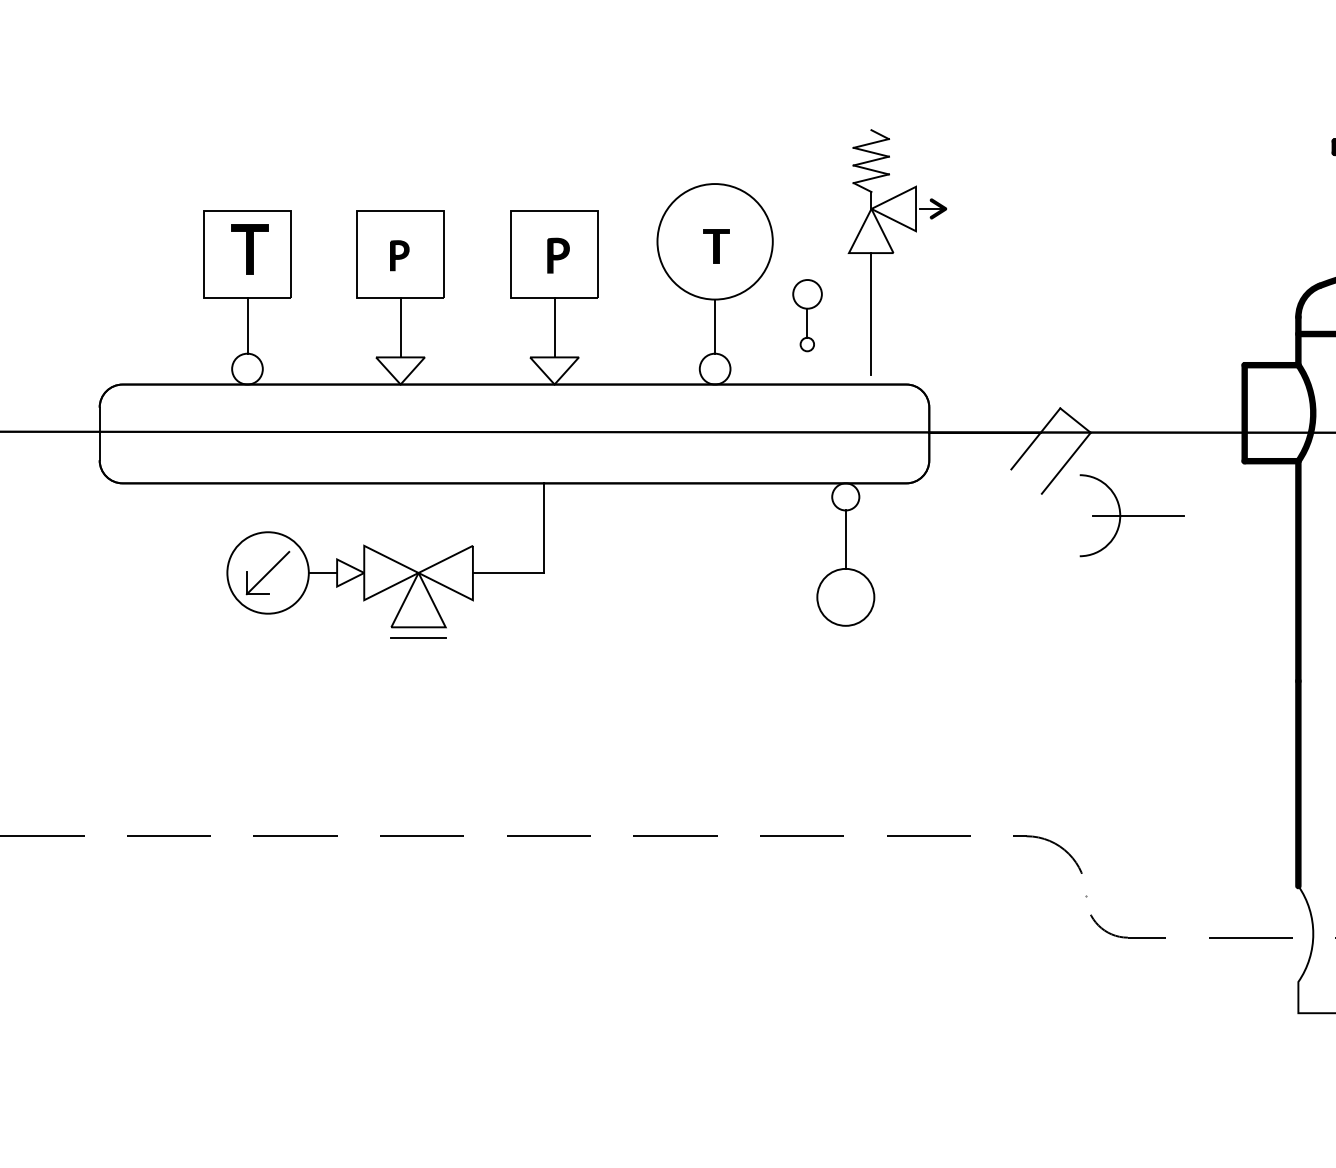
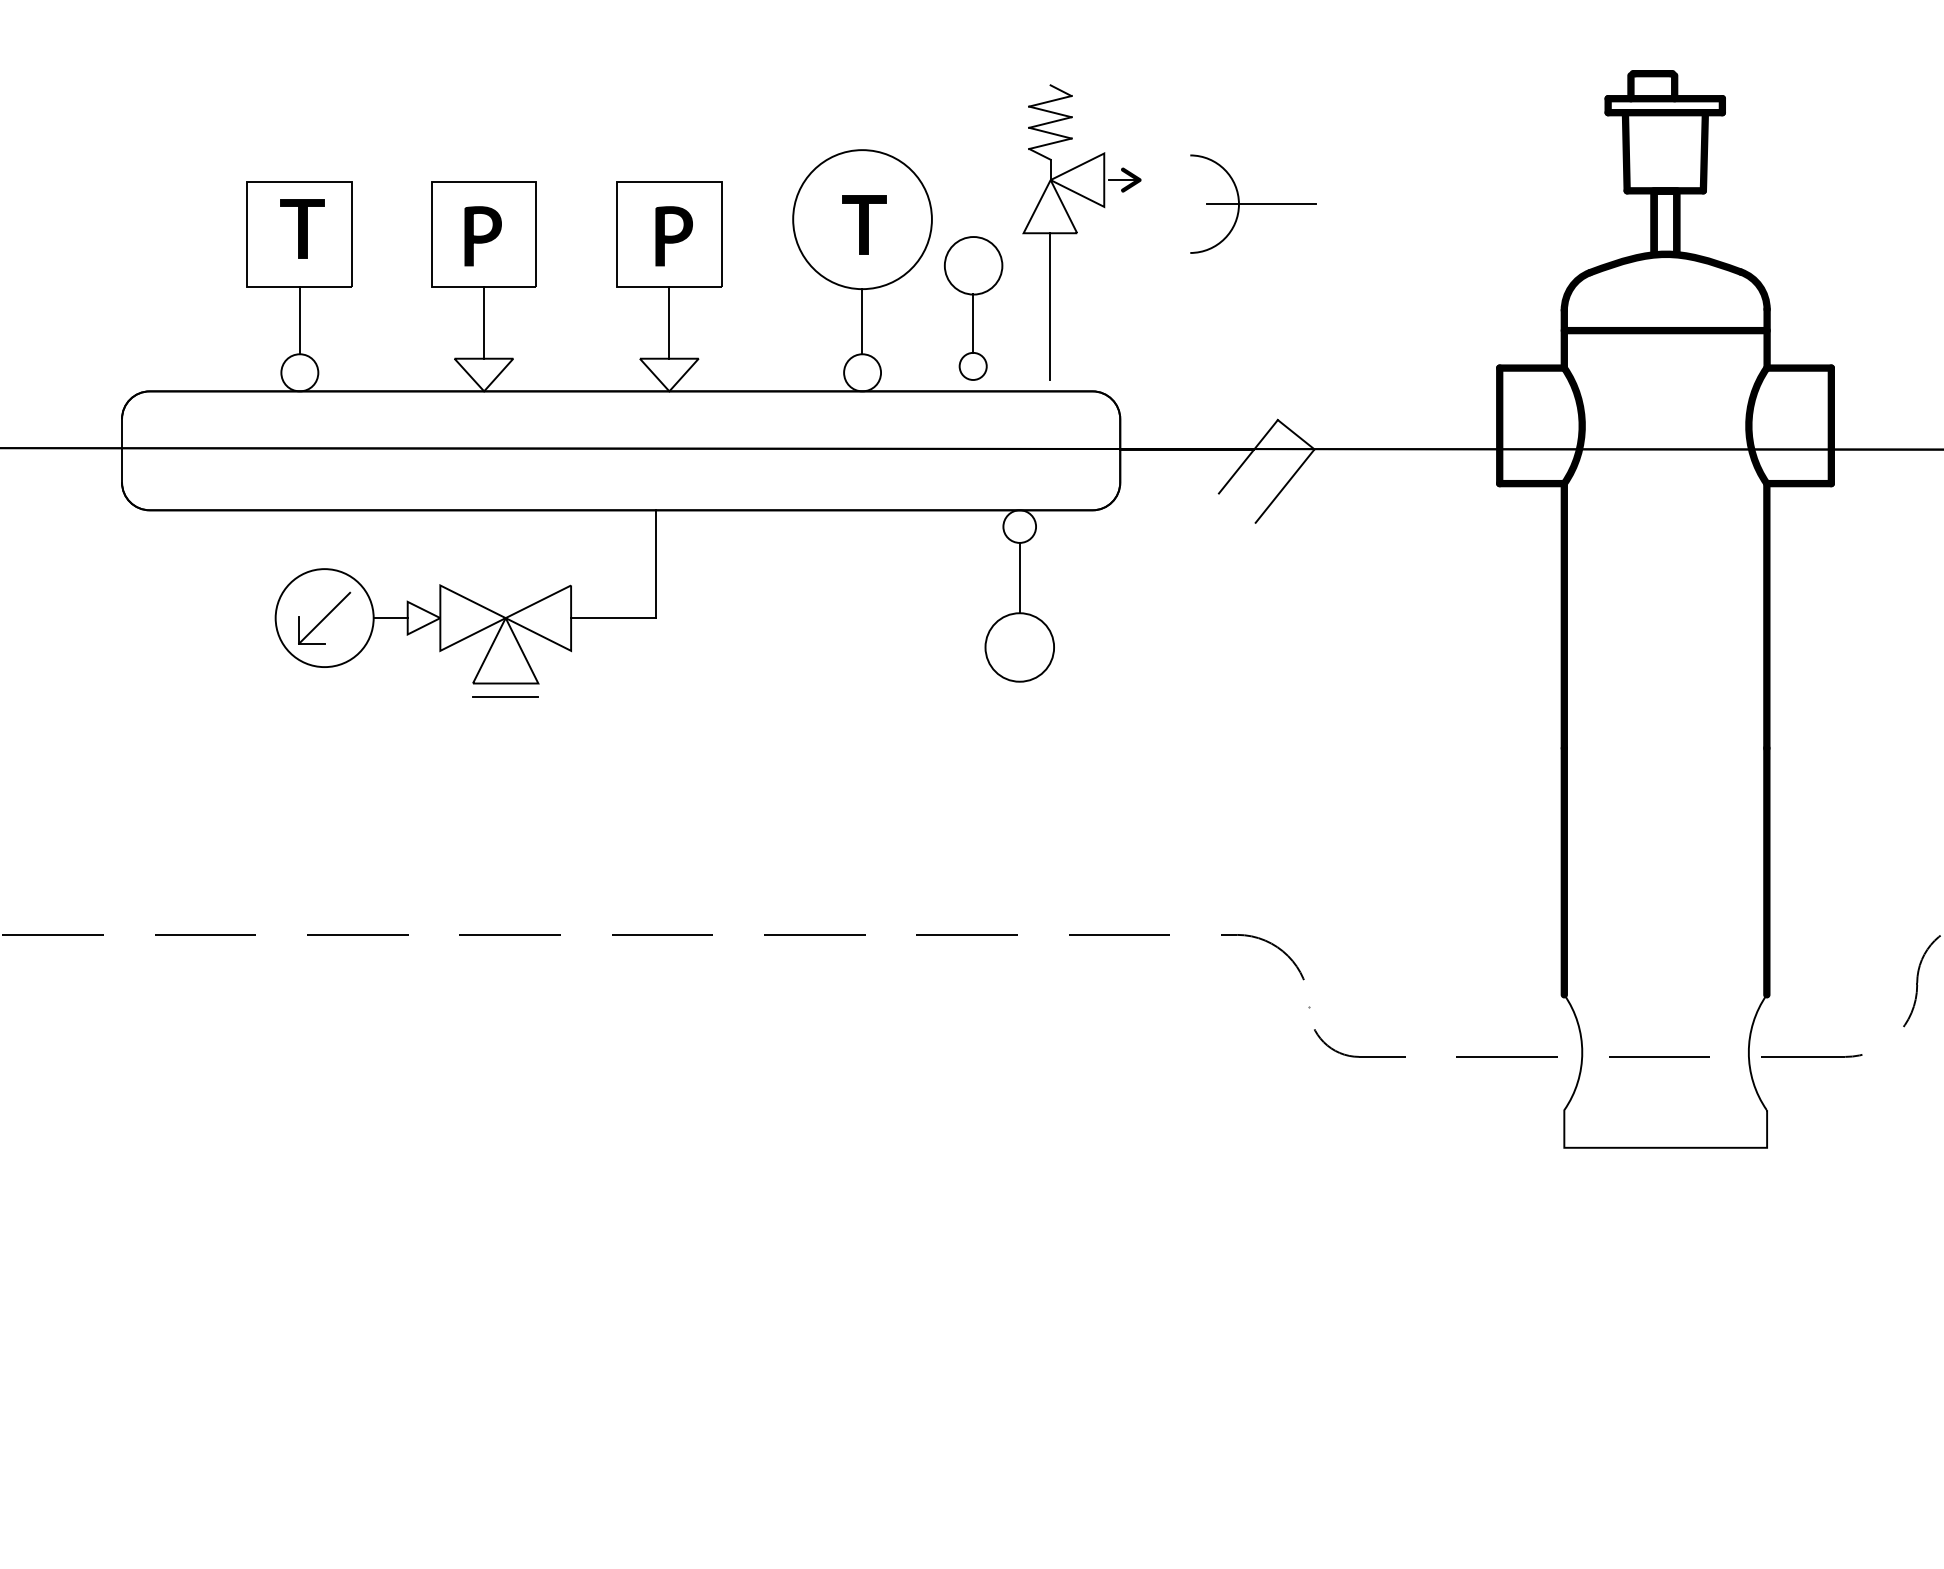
part: (716, 245) -> (864, 224), size x1.43
part: (399, 255) -> (482, 236), size x1.67
part: (558, 255) -> (673, 236), size x1.43
part: (807, 315) -> (973, 308), size x1.67
part: (1132, 515) -> (1253, 203), moved

